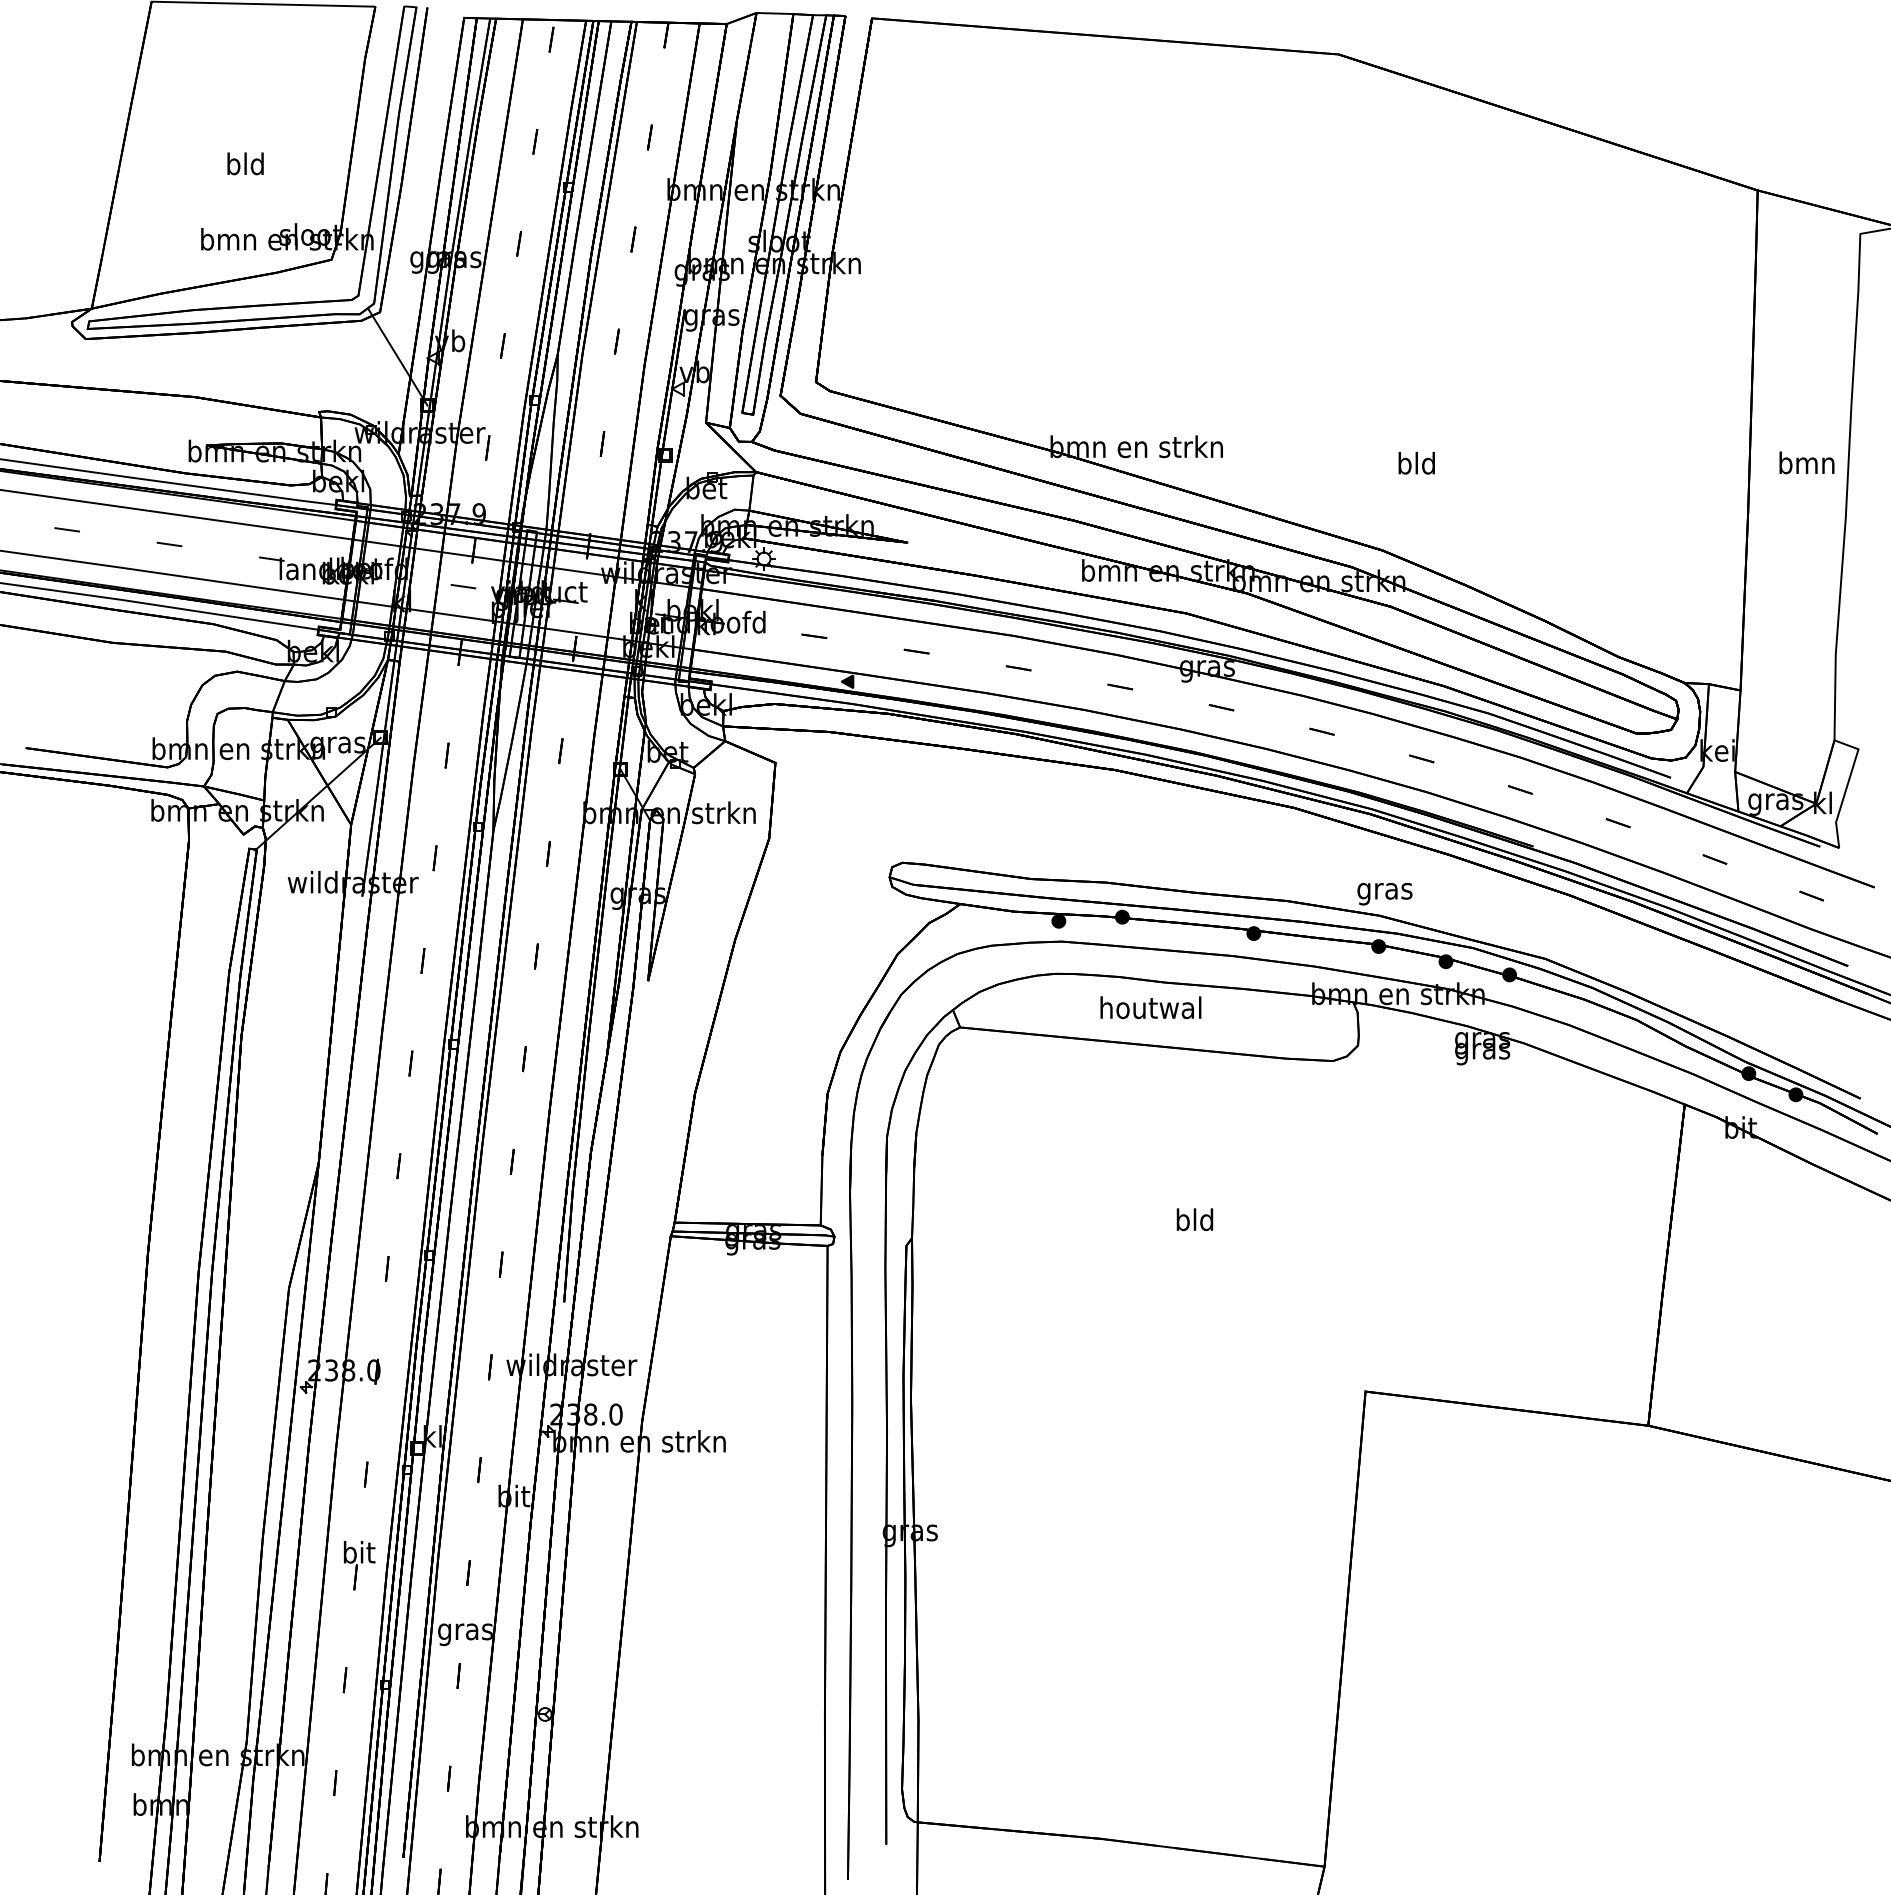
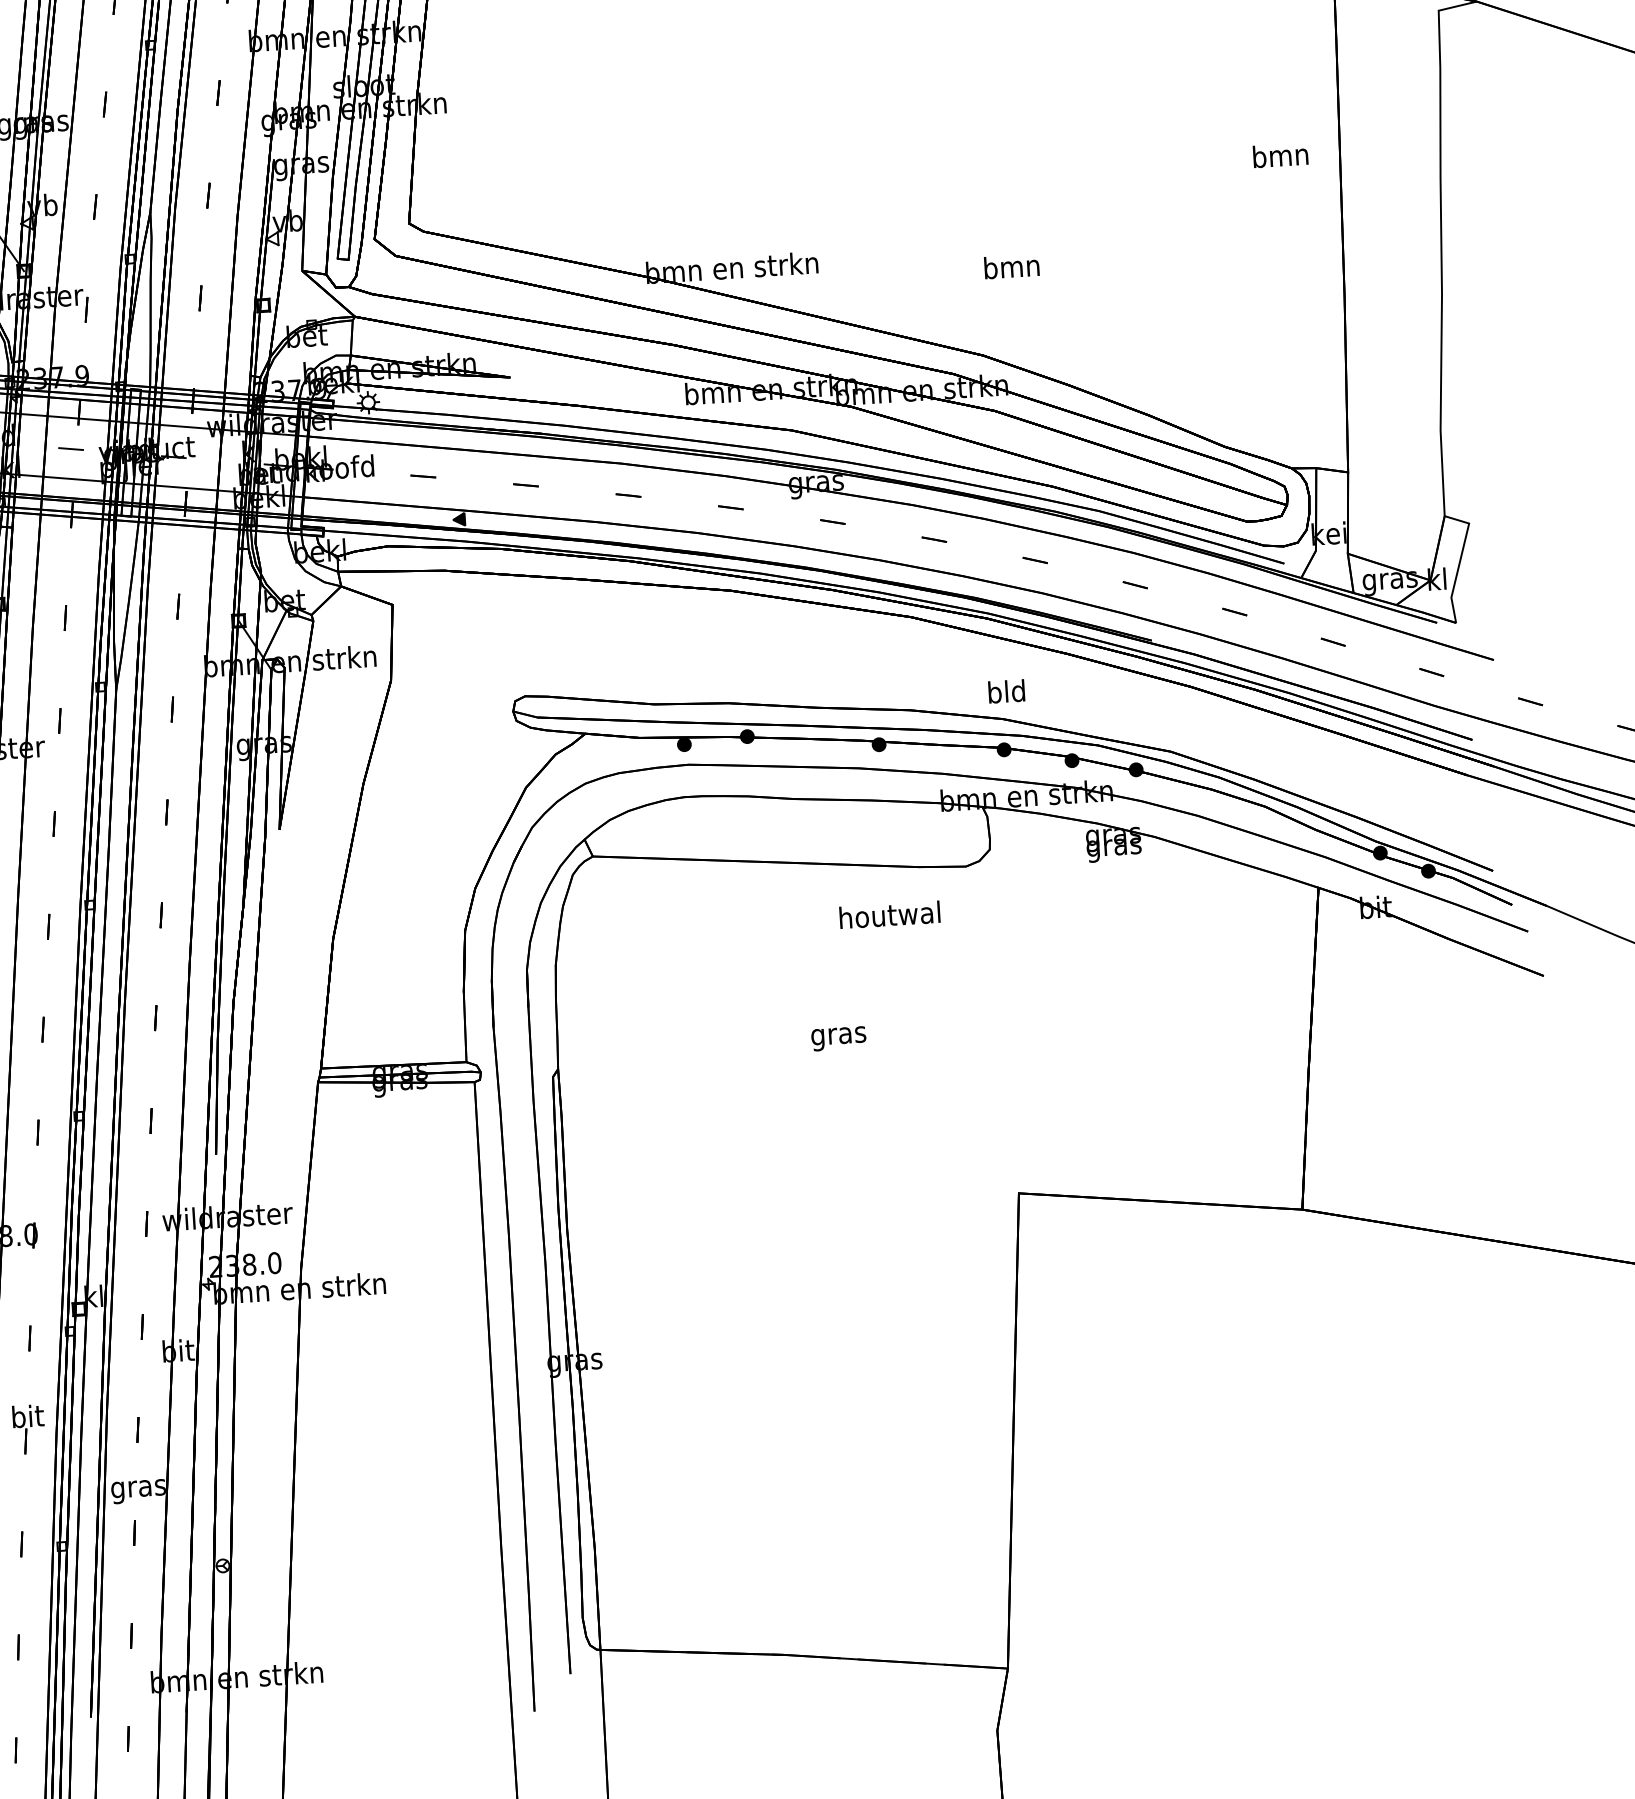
text: (1416, 462) -> (1011, 265), bld -> bmn
text: (1806, 462) -> (1280, 155), moved
text: (1384, 891) -> (1006, 694), gras -> bld
text: (1150, 1007) -> (889, 914), moved
text: (1194, 1222) -> (838, 1035), bld -> gras

